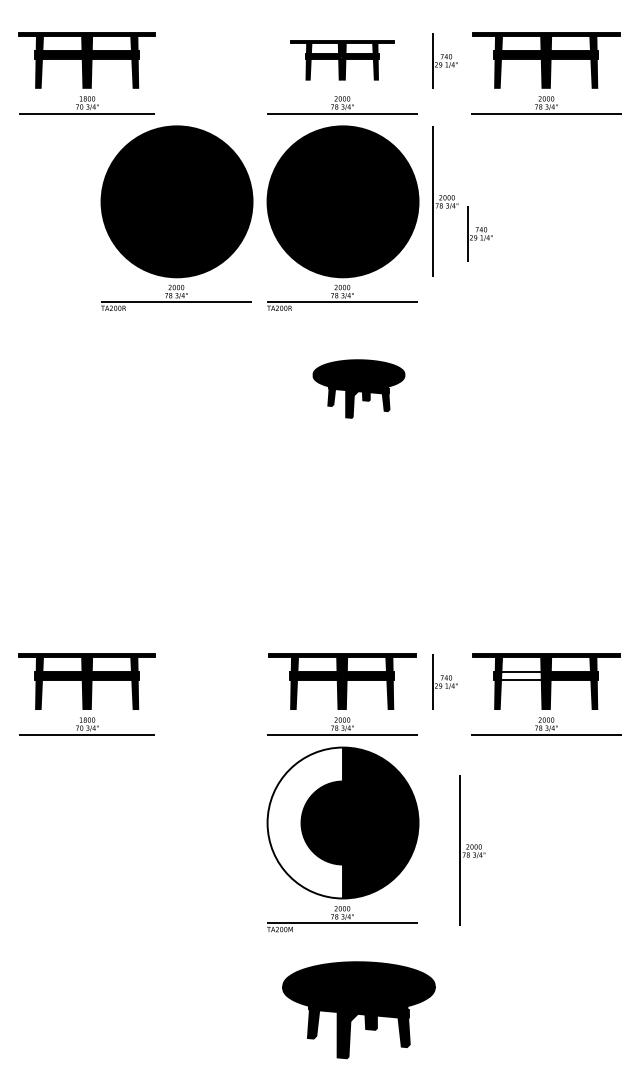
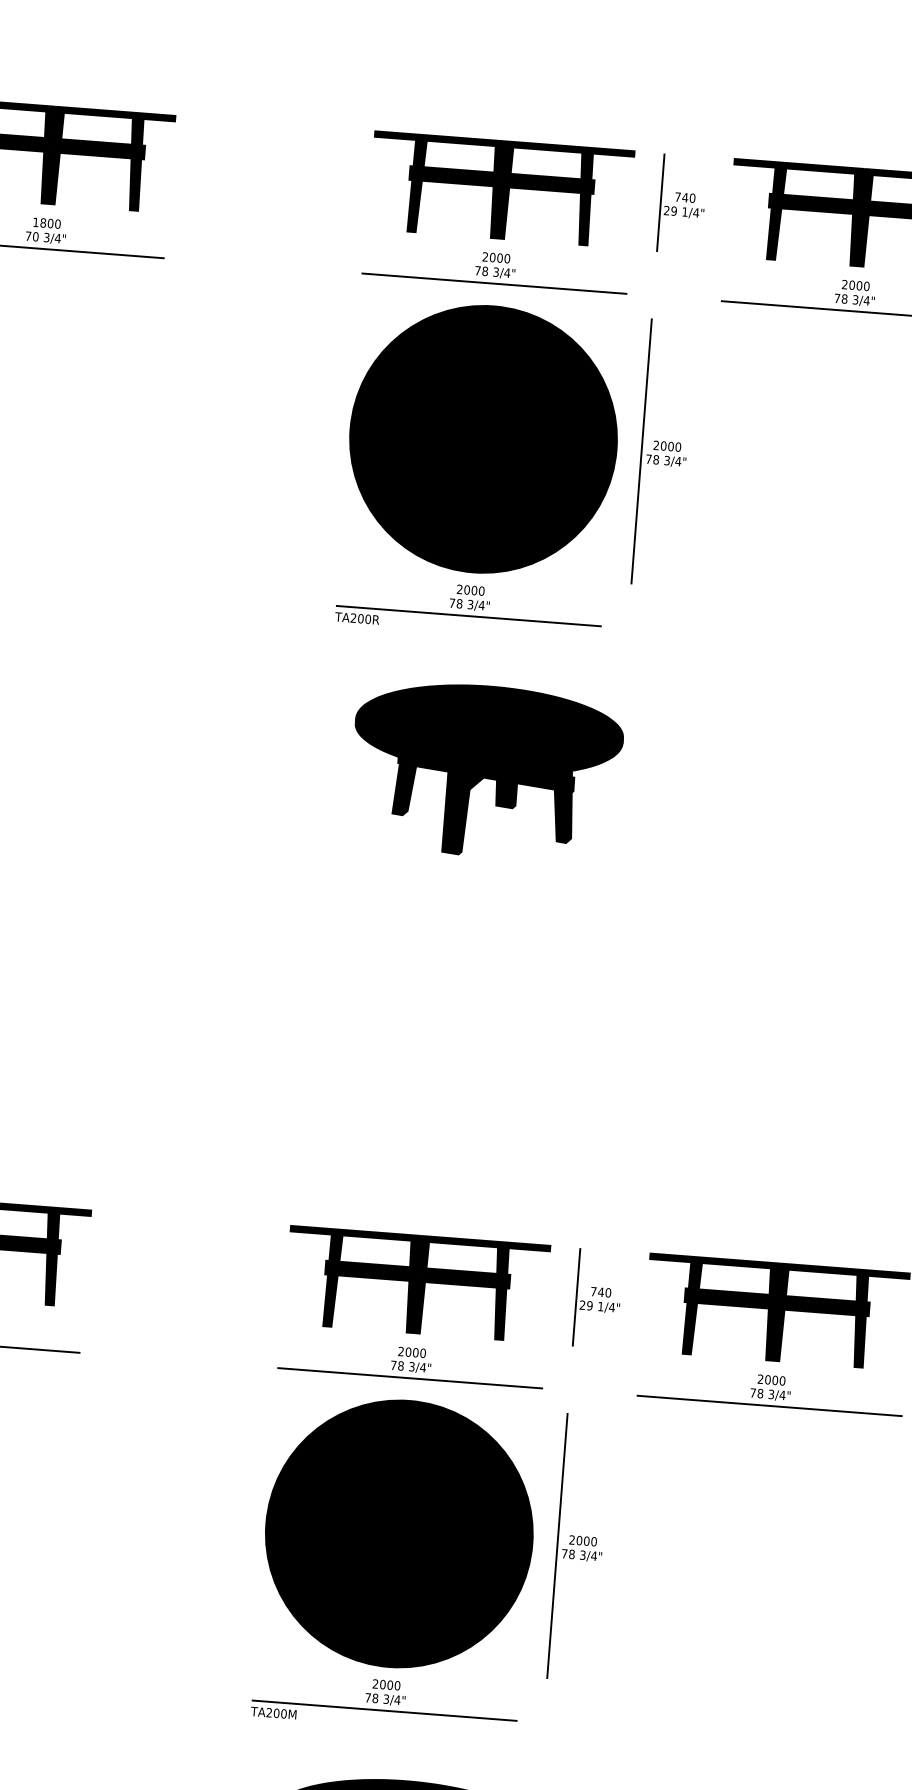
part: (342, 60) -> (501, 190), size x1.43
part: (176, 217) -> (187, 444), removed
part: (479, 233) -> (719, 513), removed
part: (358, 388) -> (485, 770), size x1.67
fill: (521, 675) -> (733, 1298), added
fill: (305, 822) -> (333, 1527), added
part: (472, 850) -> (579, 1546), moved

